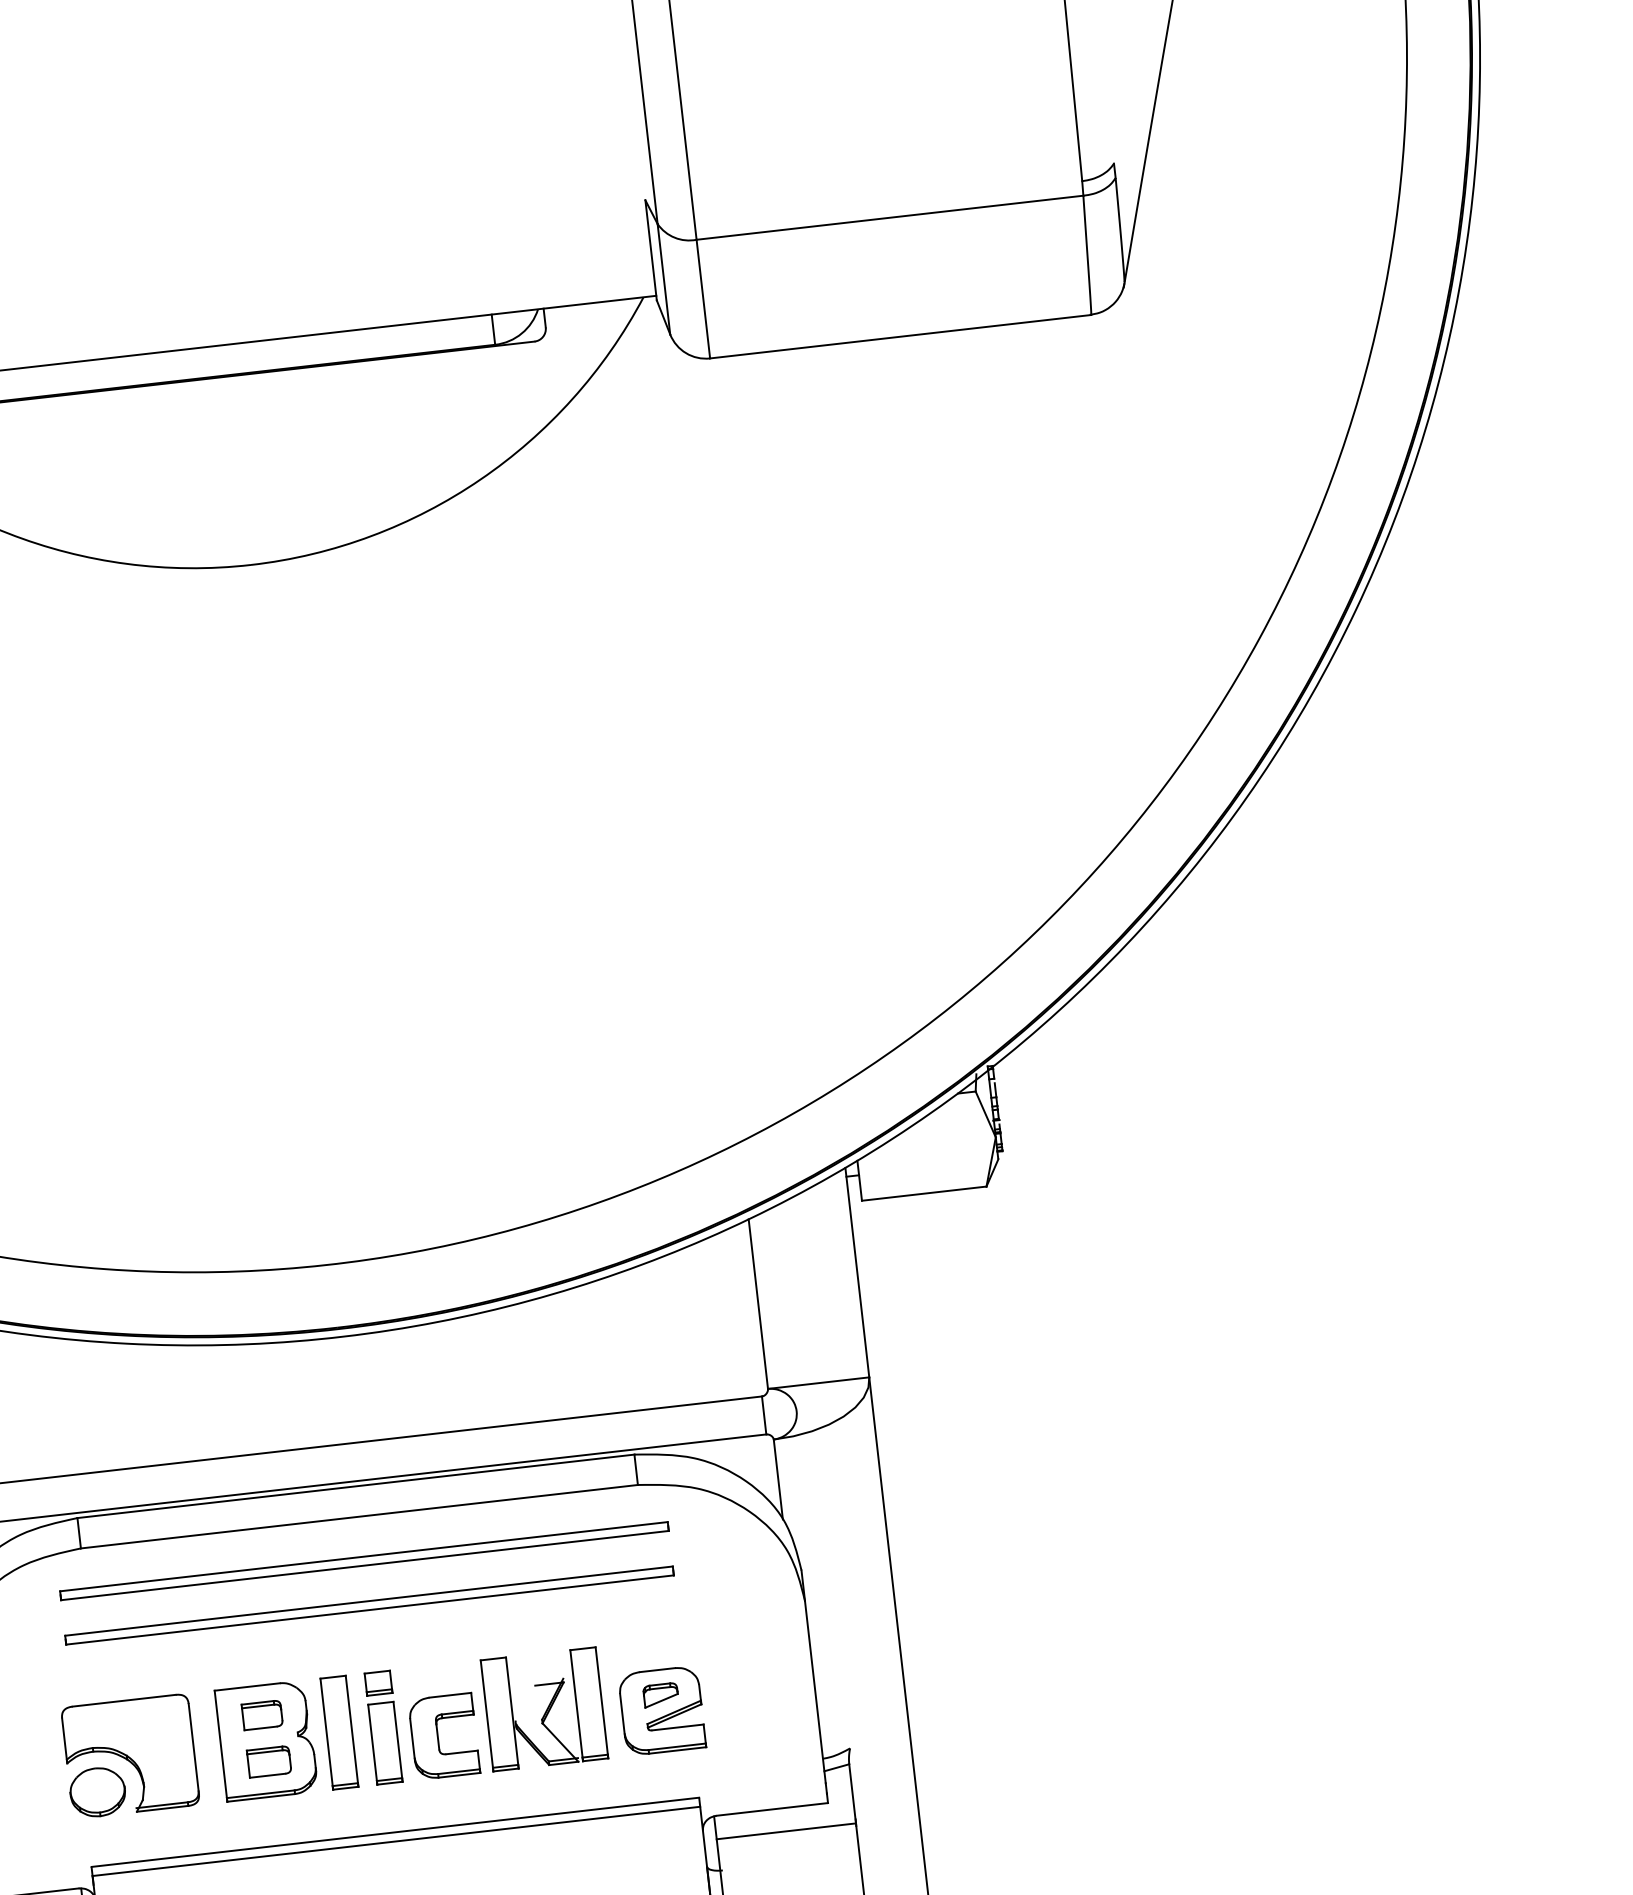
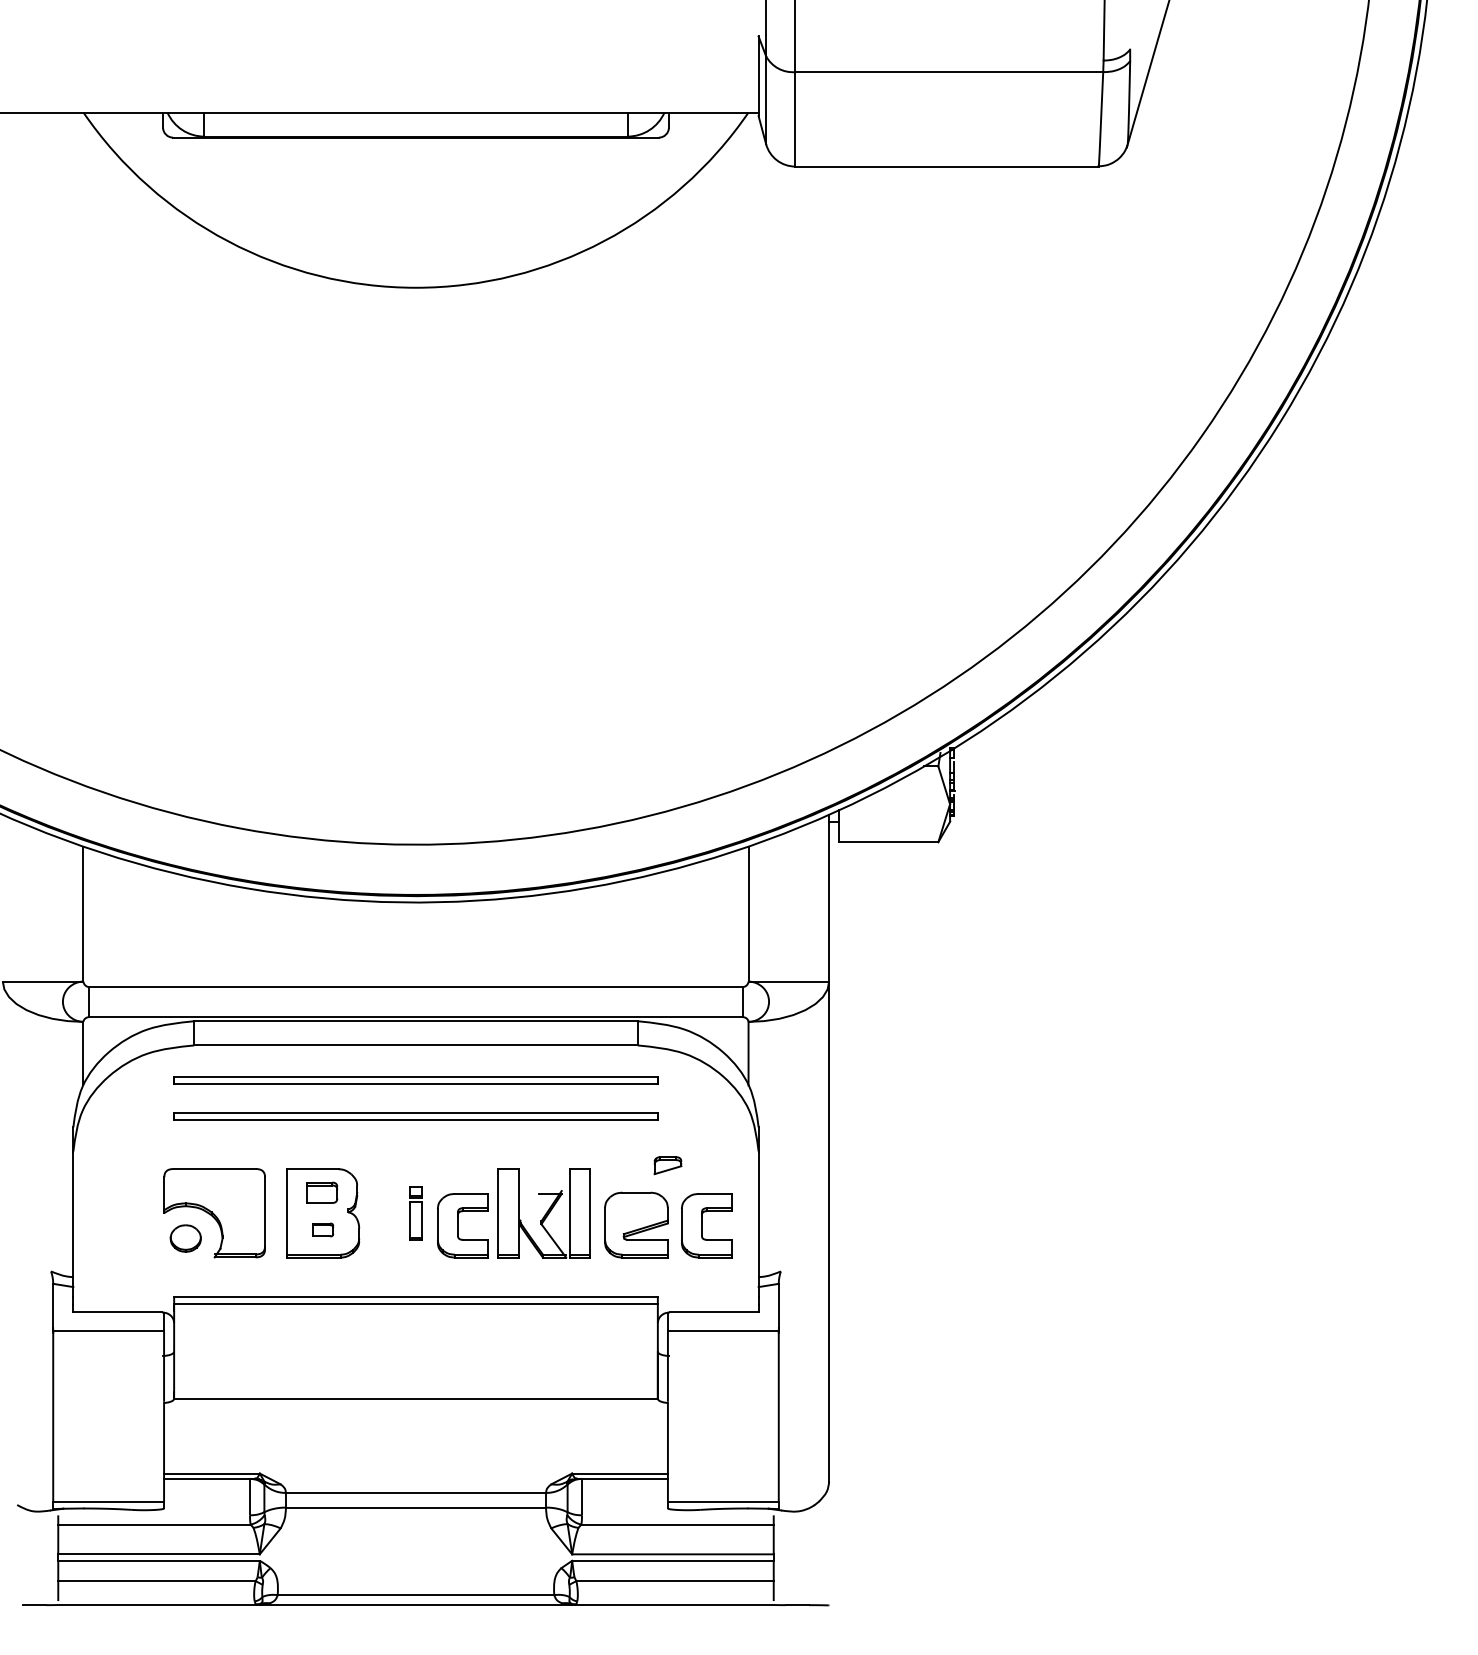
part: (660, 1695) -> (667, 1165), moved
part: (750, 1701) -> (706, 1225), added
part: (382, 1727) -> (415, 1213), size x0.6
part: (338, 1732) -> (380, 1213), removed
part: (269, 1761) -> (323, 1229), size x0.6
part: (97, 1792) -> (185, 1238), size x0.7

